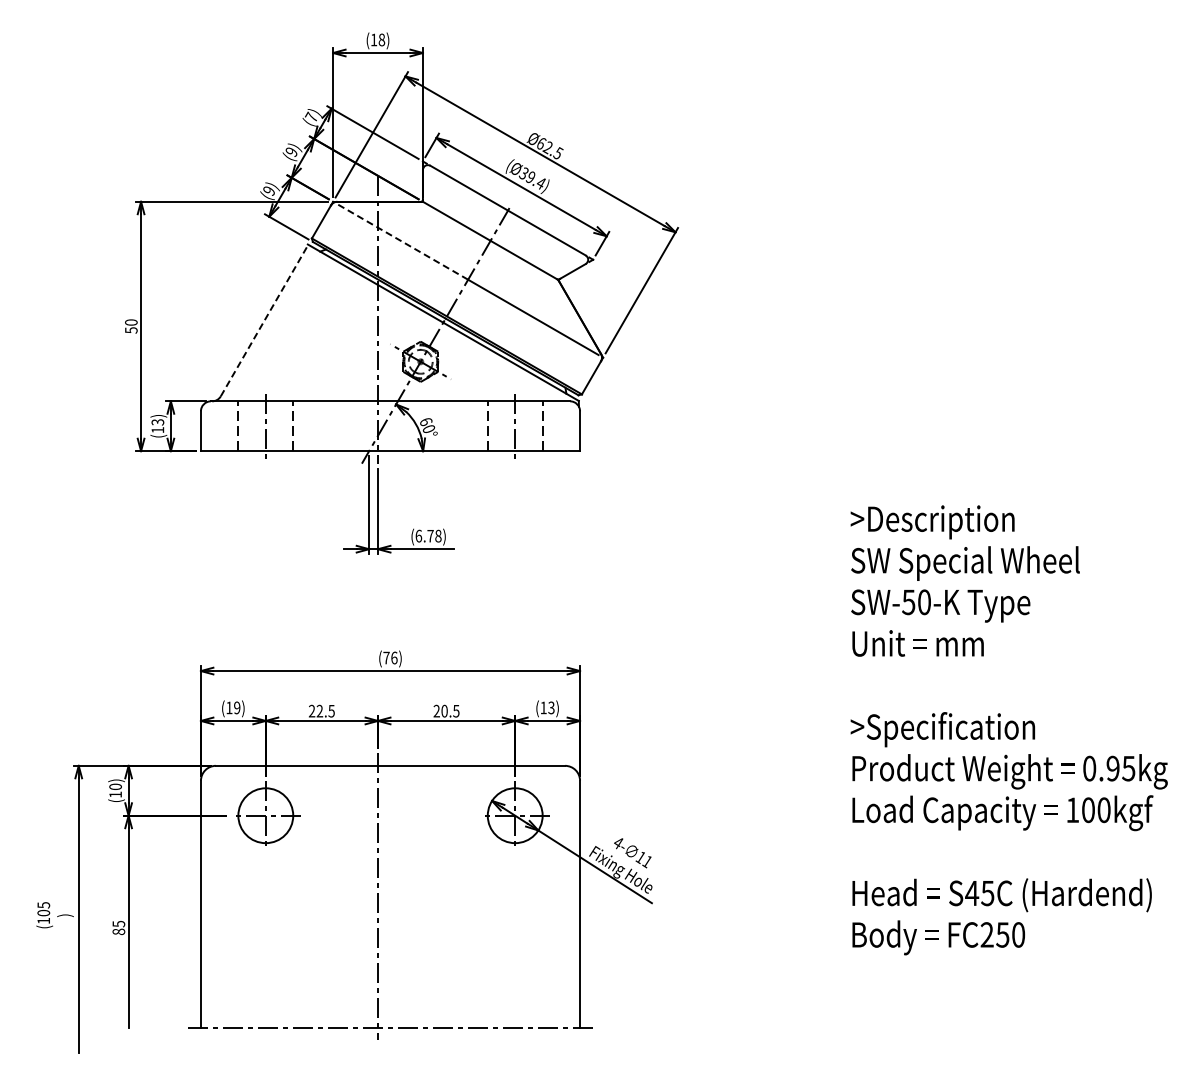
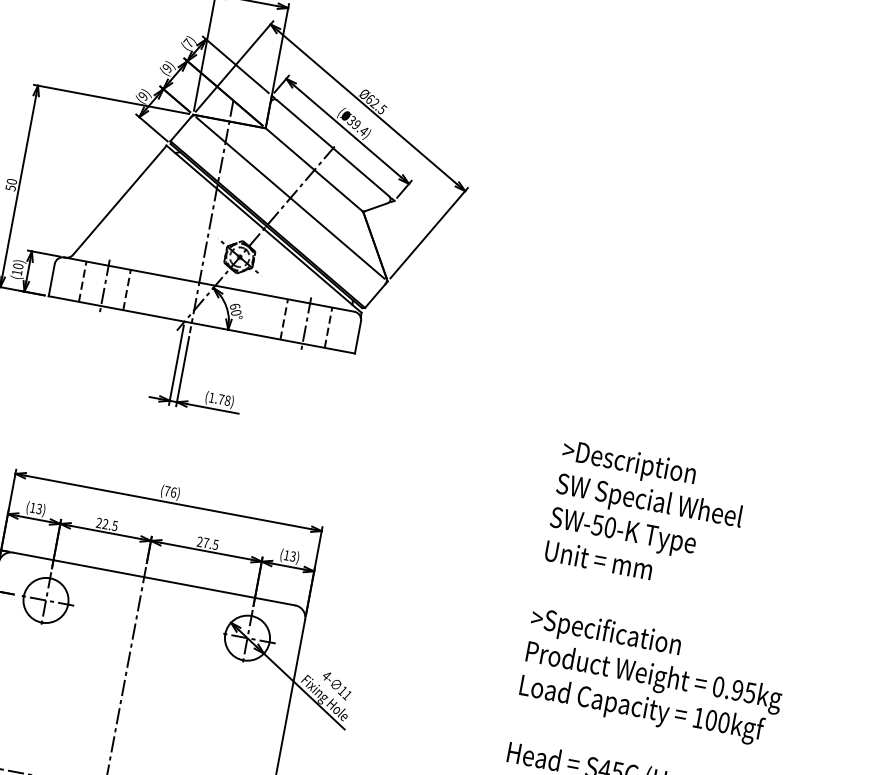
line: (402, 241) -> (243, 157), dashed -> solid
line: (264, 320) -> (119, 200), dashed -> solid
text: (157, 422) -> (17, 266), (13) -> (10)
text: (418, 535) -> (211, 397), (6.78) -> (1.78)
text: (237, 707) -> (39, 508), (19) -> (13)
text: (444, 710) -> (206, 542), 20.5 -> 27.5

